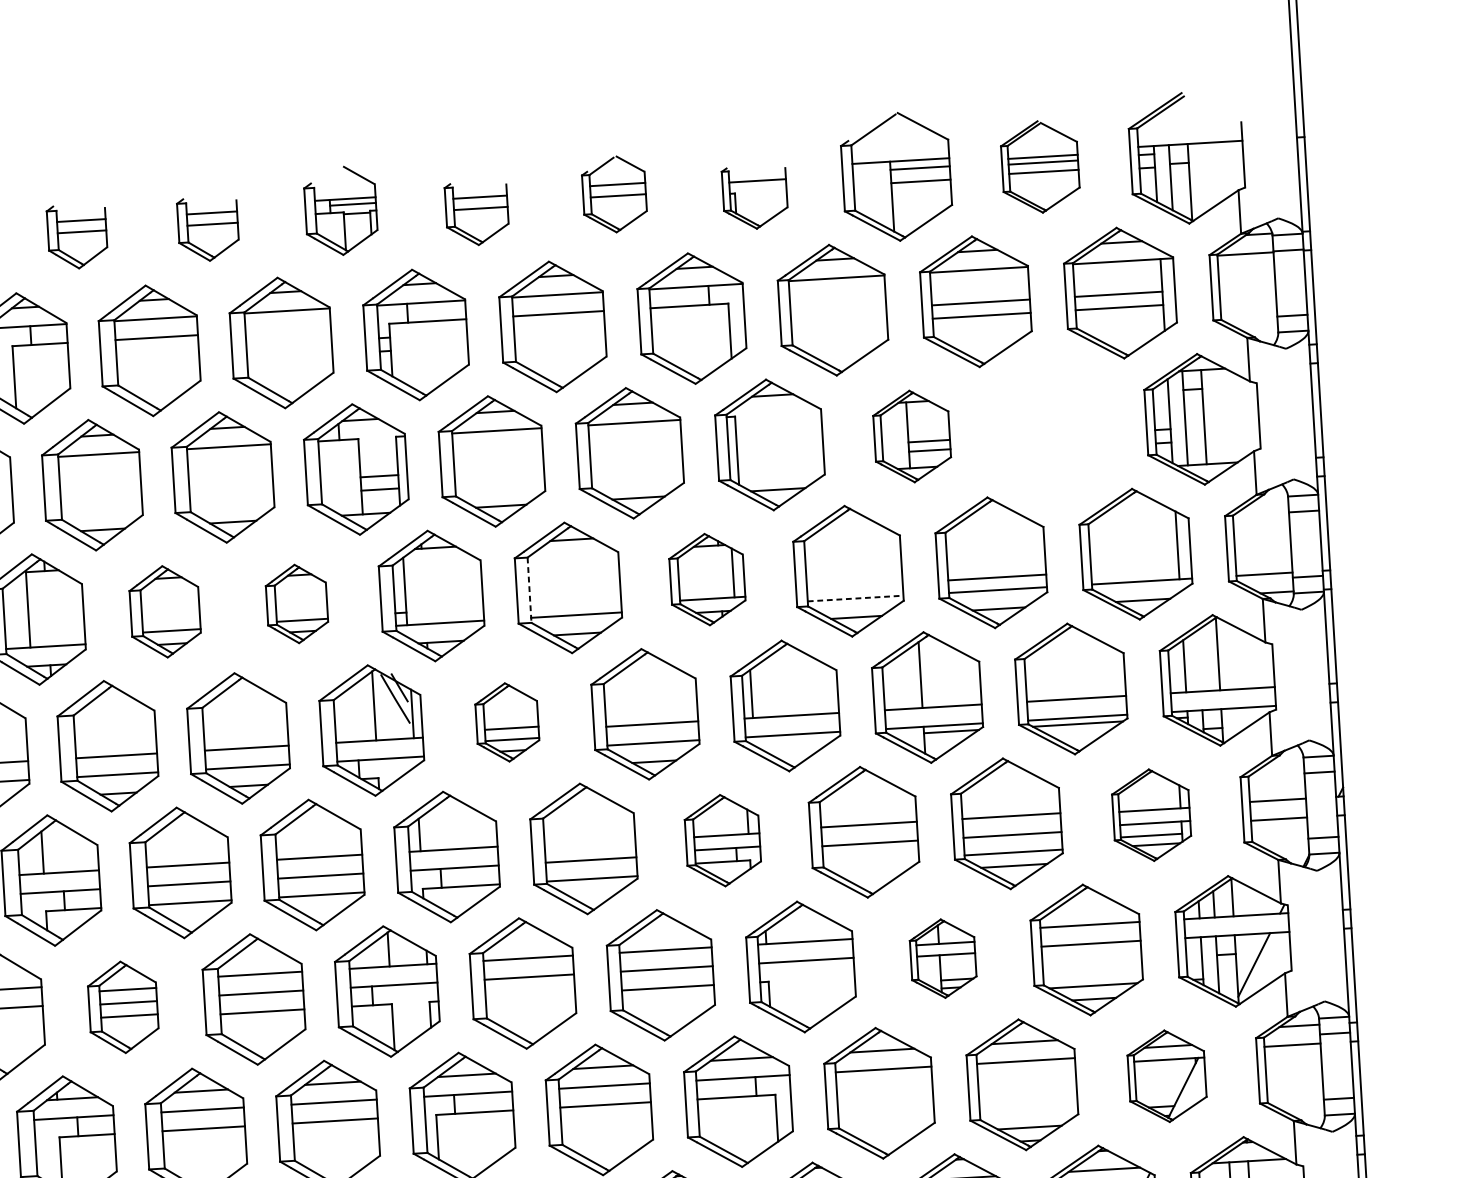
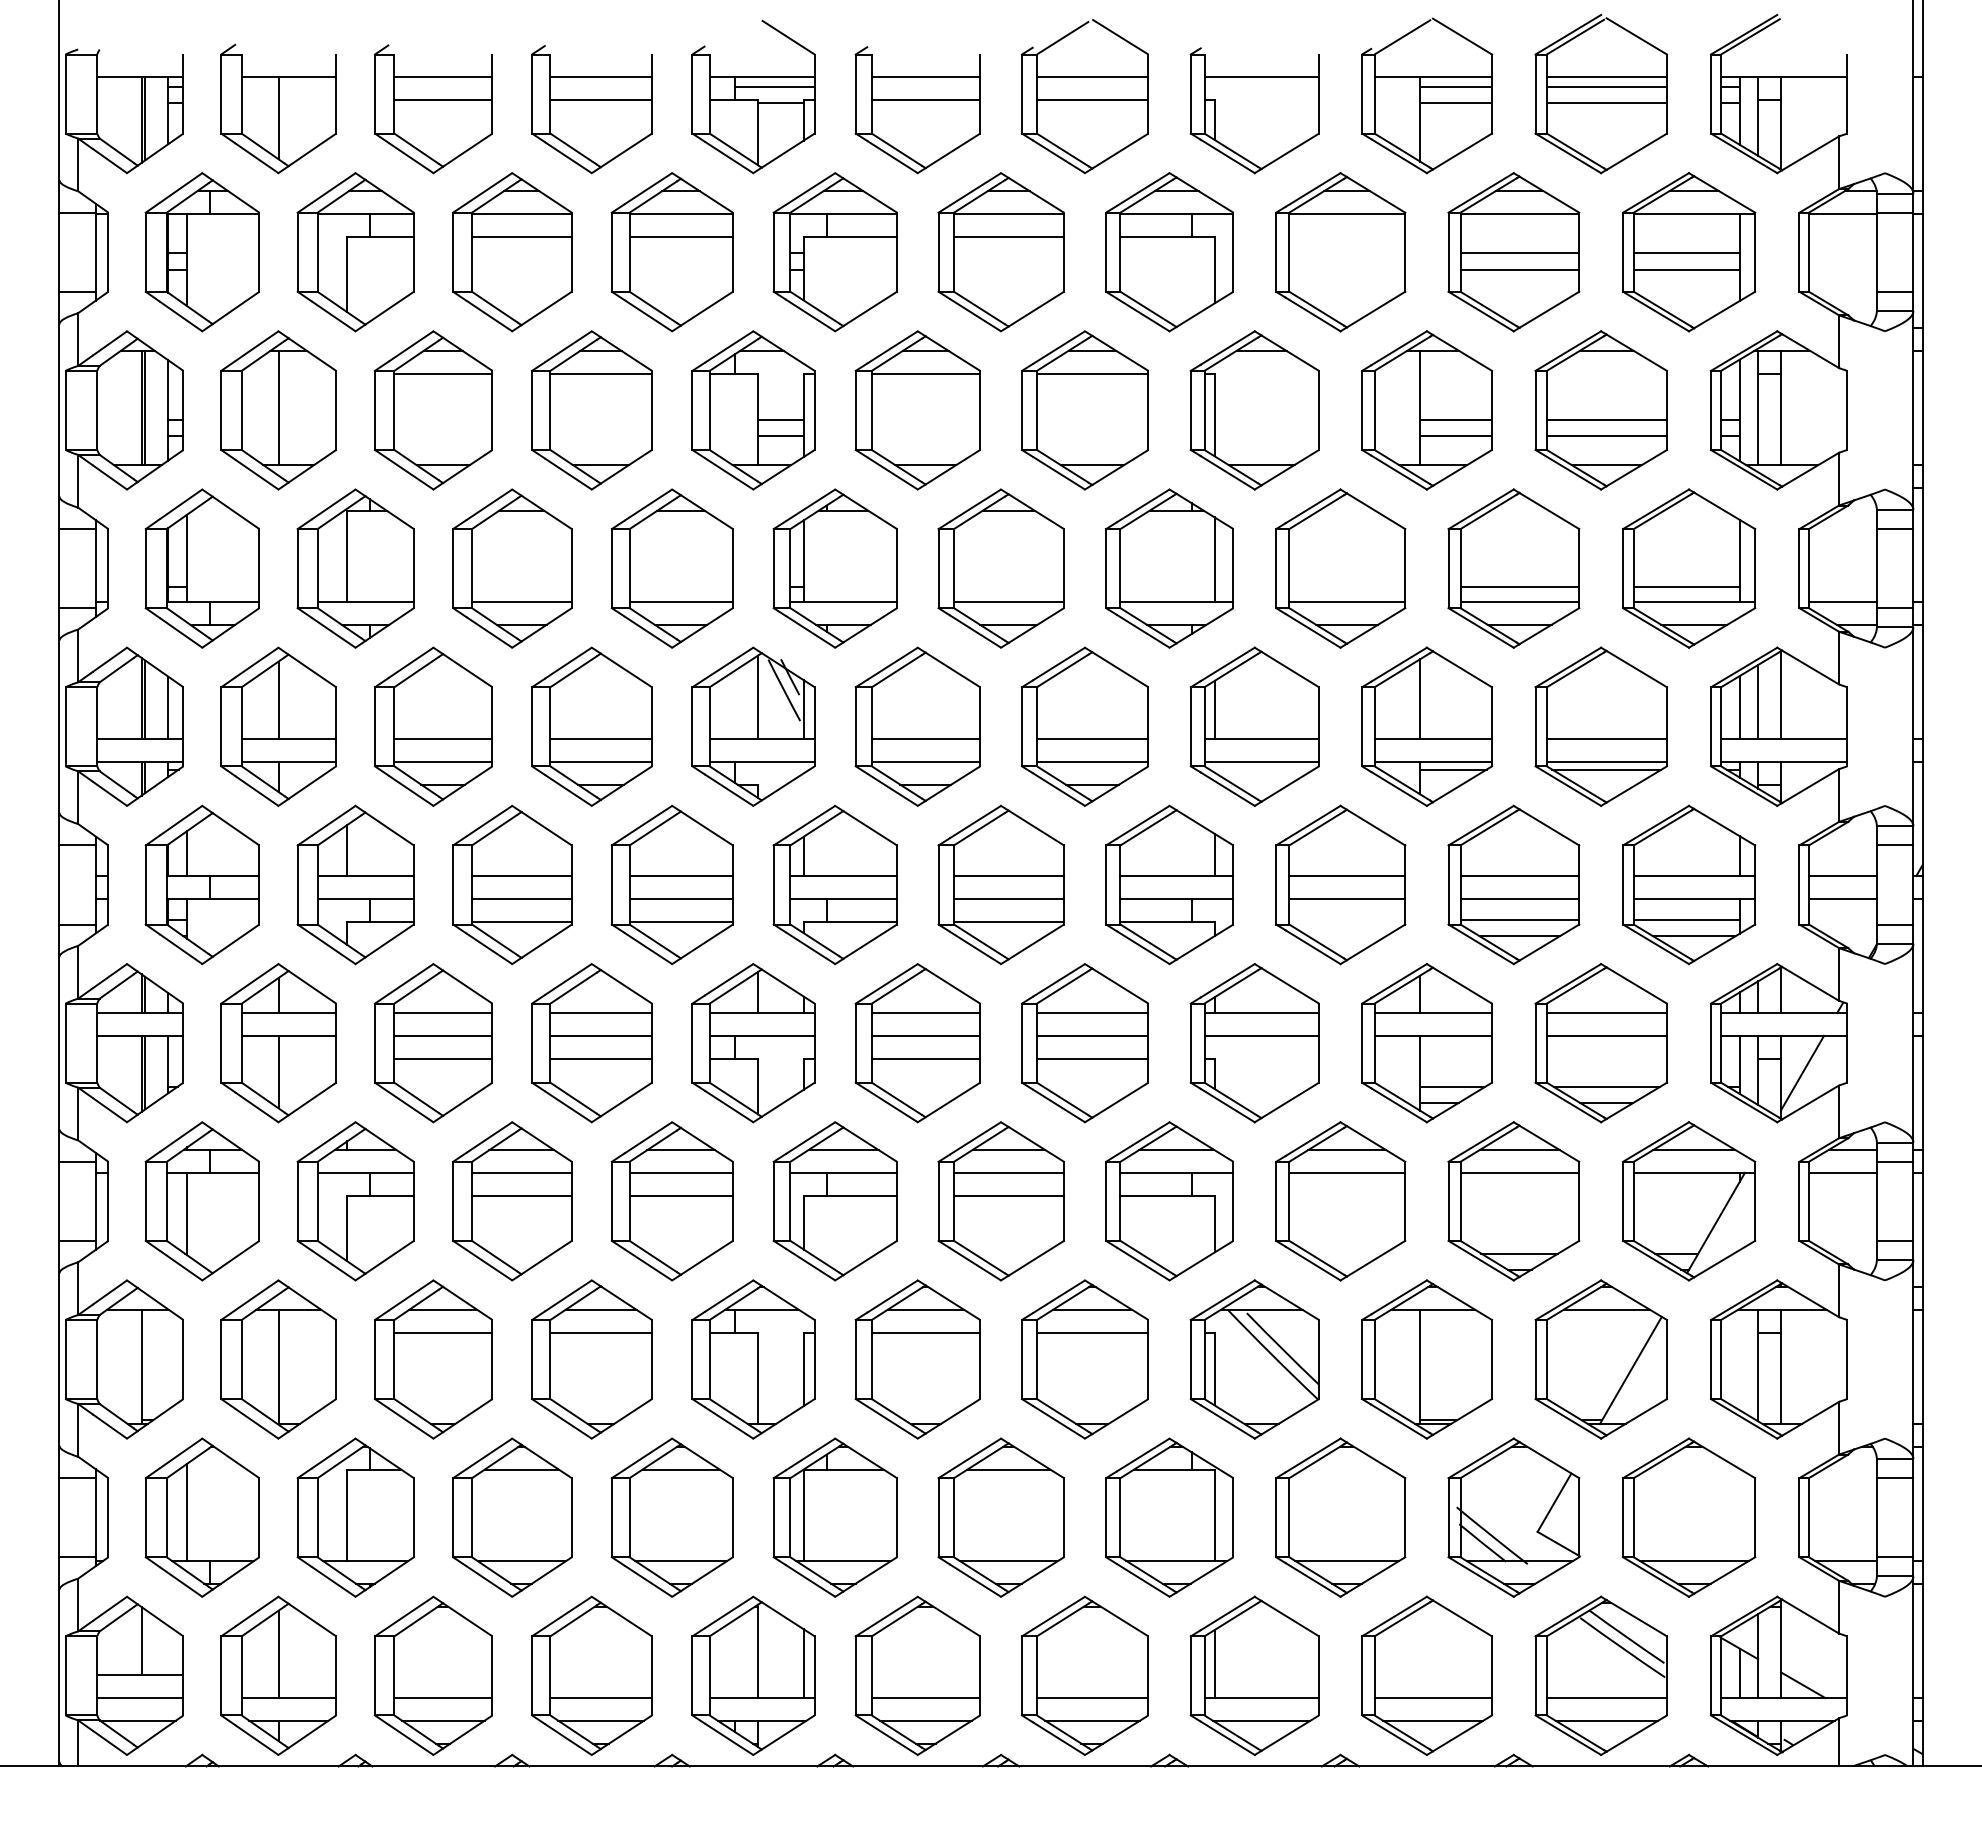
part: (1040, 166) -> (1601, 93), size x1.43
part: (614, 194) -> (1084, 96), size x1.67
part: (754, 197) -> (1254, 110), size x1.67
part: (340, 210) -> (753, 96), size x1.43
part: (476, 214) -> (917, 110), size x1.67
part: (207, 229) -> (591, 109), size x1.67
part: (76, 237) -> (432, 109), size x1.67
line: (287, 329) -> (680, 236), added
part: (1055, 428) -> (1601, 410), added
part: (912, 436) -> (1427, 410), size x1.43
line: (1134, 569) -> (1686, 586), added
part: (707, 579) -> (1169, 568), size x1.43
line: (529, 590) -> (954, 568), dashed -> solid
line: (855, 598) -> (1347, 602), dashed -> solid
part: (296, 603) -> (671, 568), size x1.67
part: (165, 611) -> (512, 568), size x1.43
line: (1199, 660) -> (1758, 701), added
part: (507, 722) -> (917, 726), size x1.67
part: (1151, 814) -> (1689, 884), size x1.43
part: (722, 840) -> (1169, 884), size x1.43
line: (589, 841) -> (1008, 876), added
part: (943, 958) -> (1427, 1043), size x1.67
line: (530, 995) -> (925, 1058), added
part: (122, 1007) -> (432, 1043), size x1.43
part: (1167, 1076) -> (1689, 1201), size x1.43

